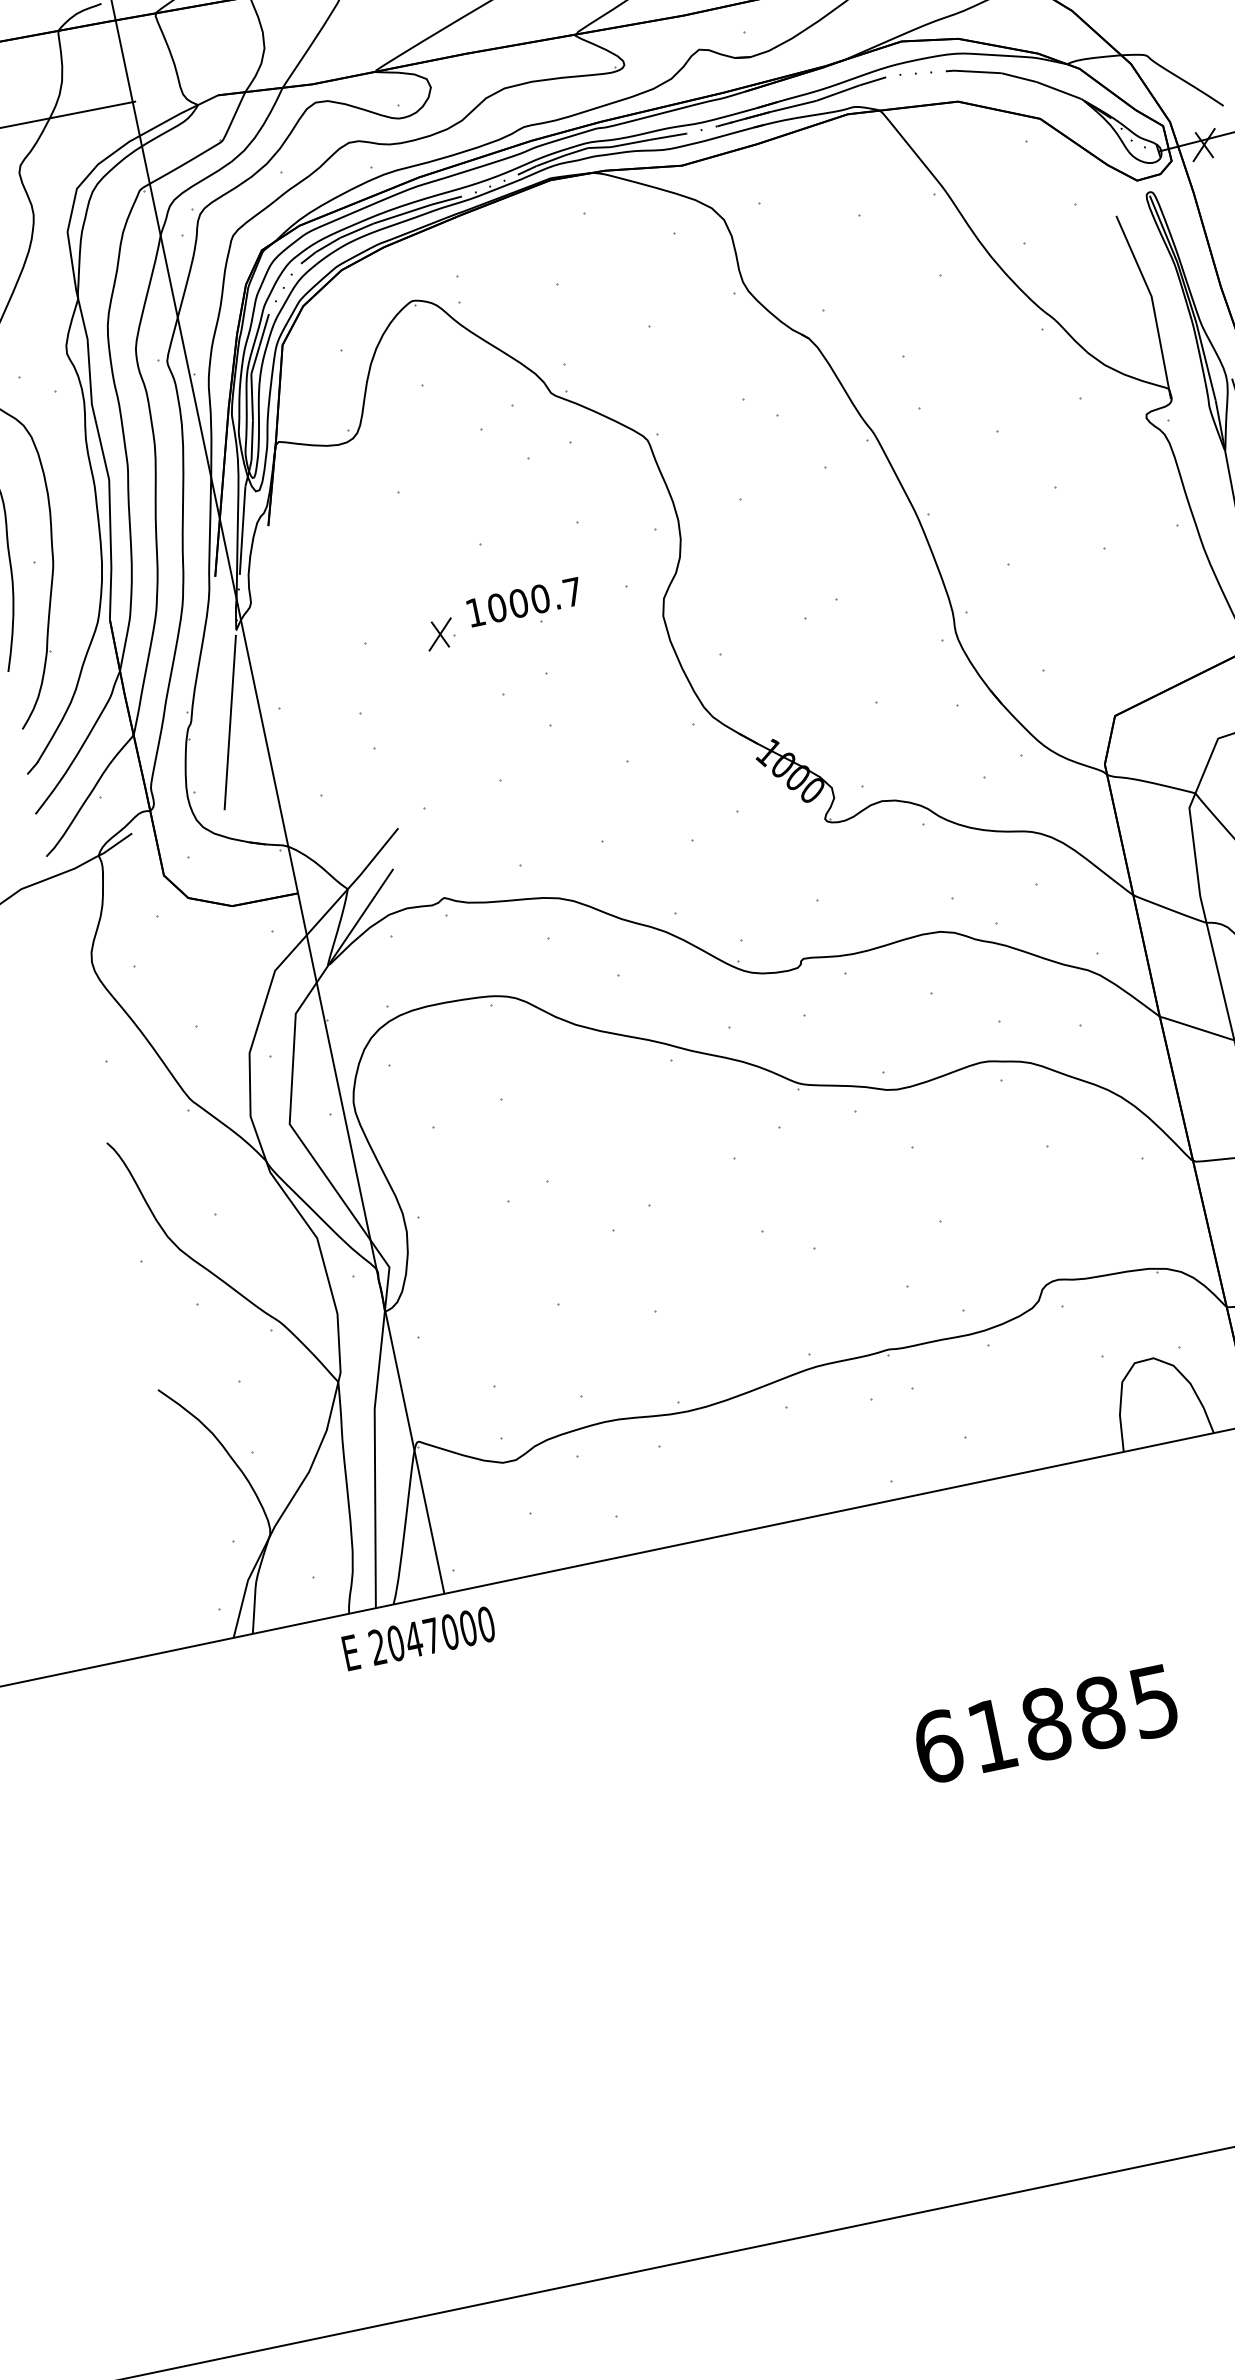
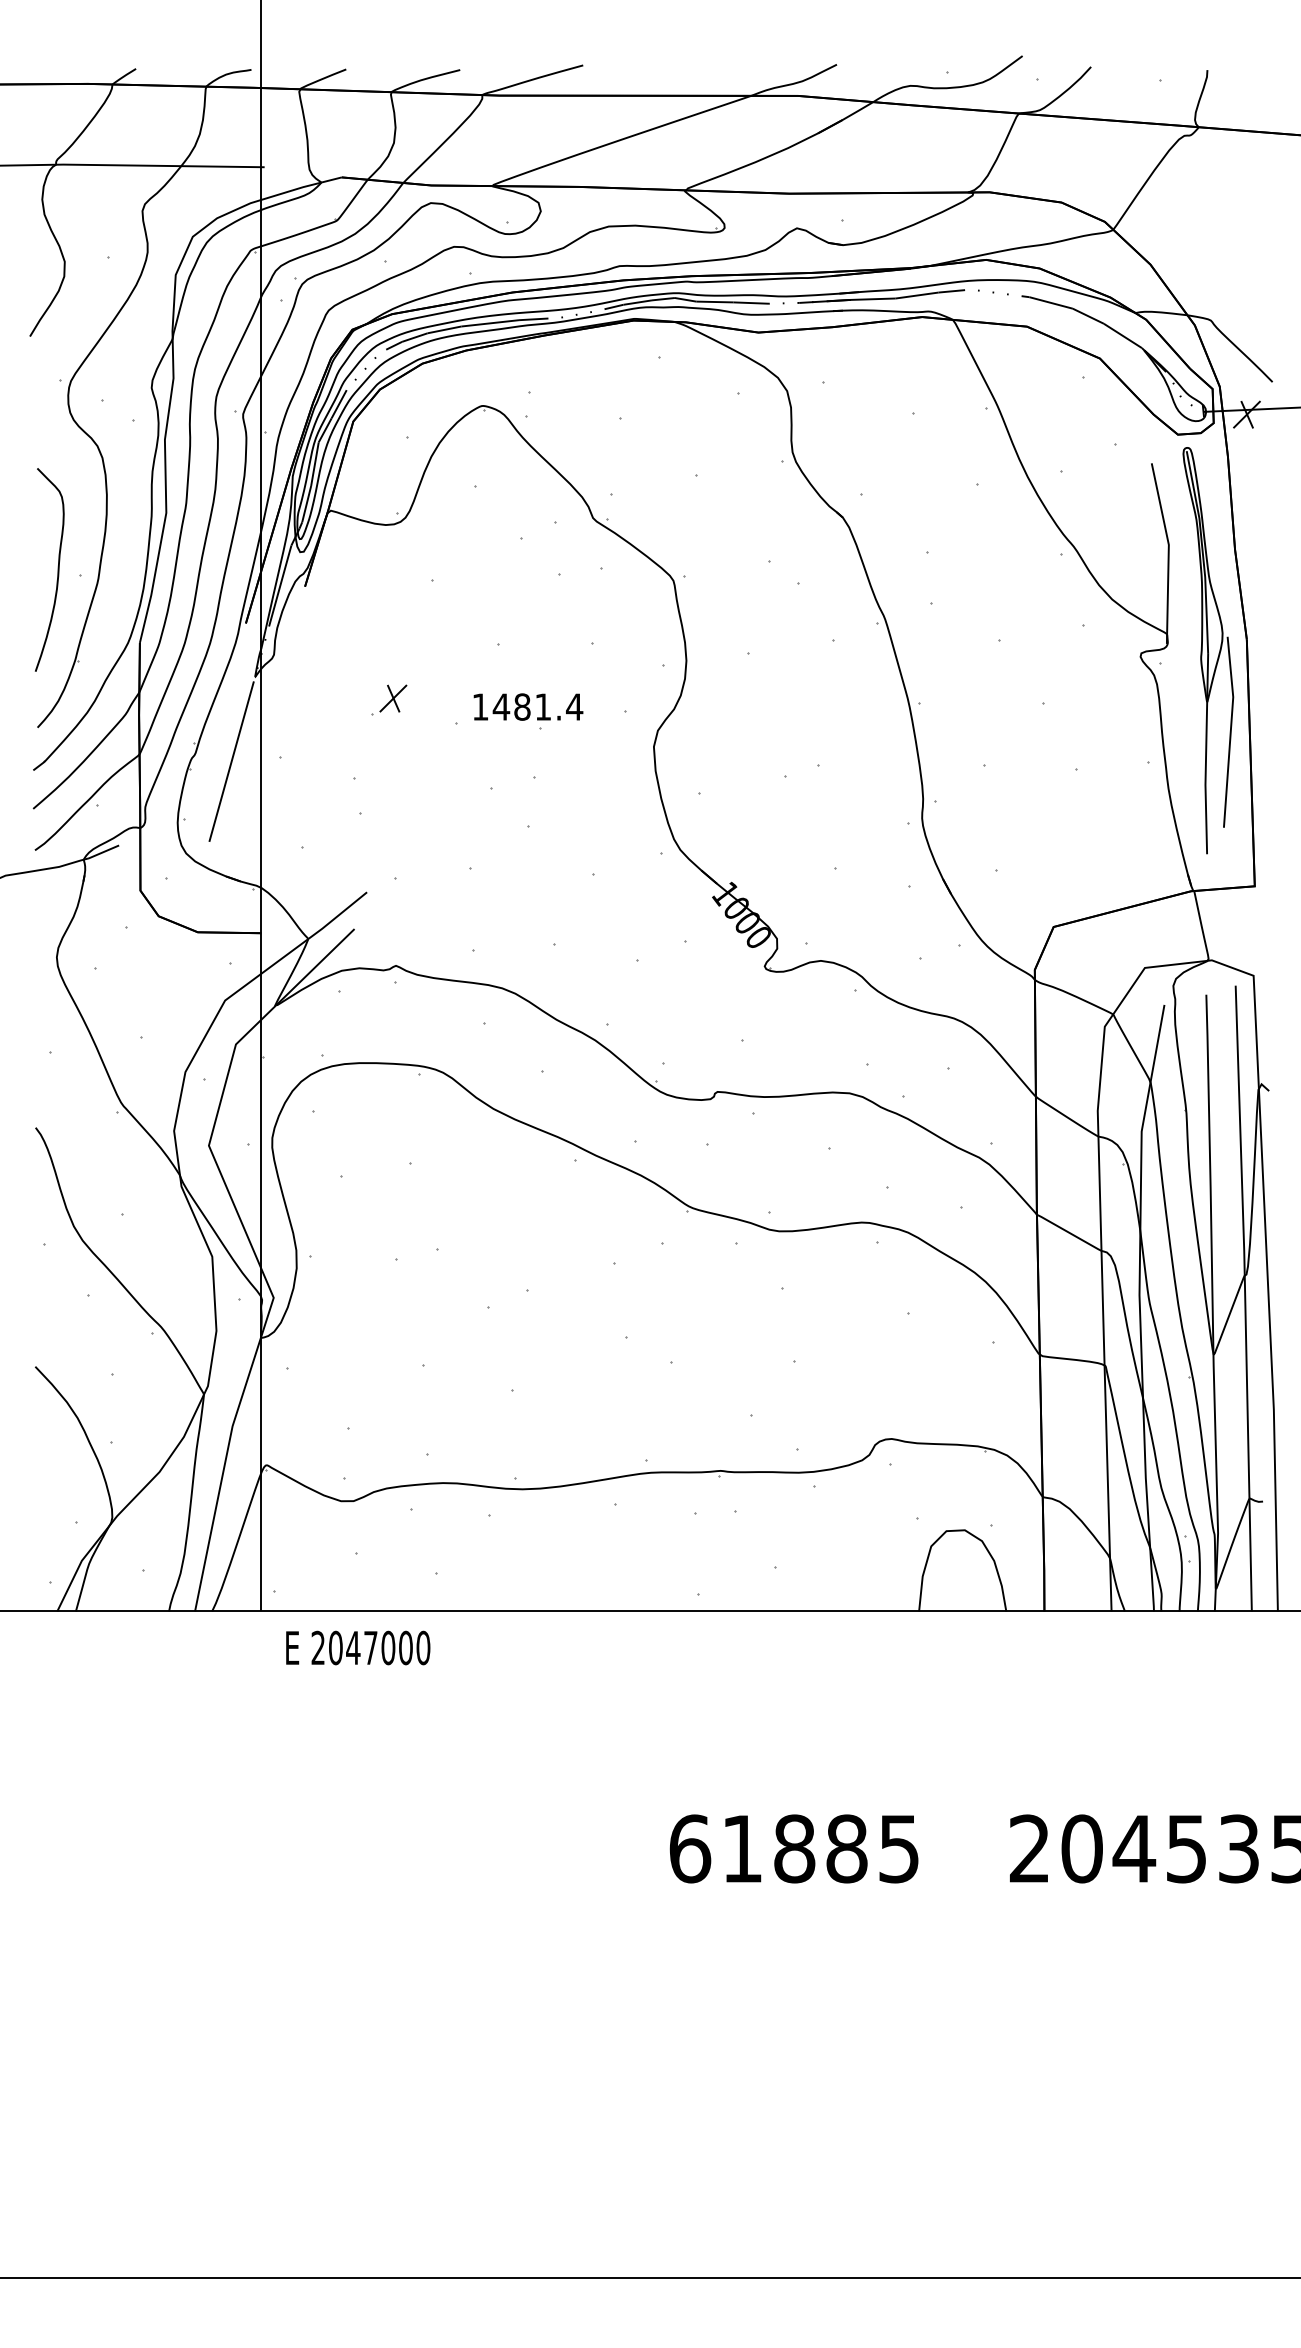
text: (534, 599) -> (537, 706), 1000.7 -> 1481.4
part: (440, 634) -> (393, 698), moved
text: (419, 1638) -> (358, 1647), moved

